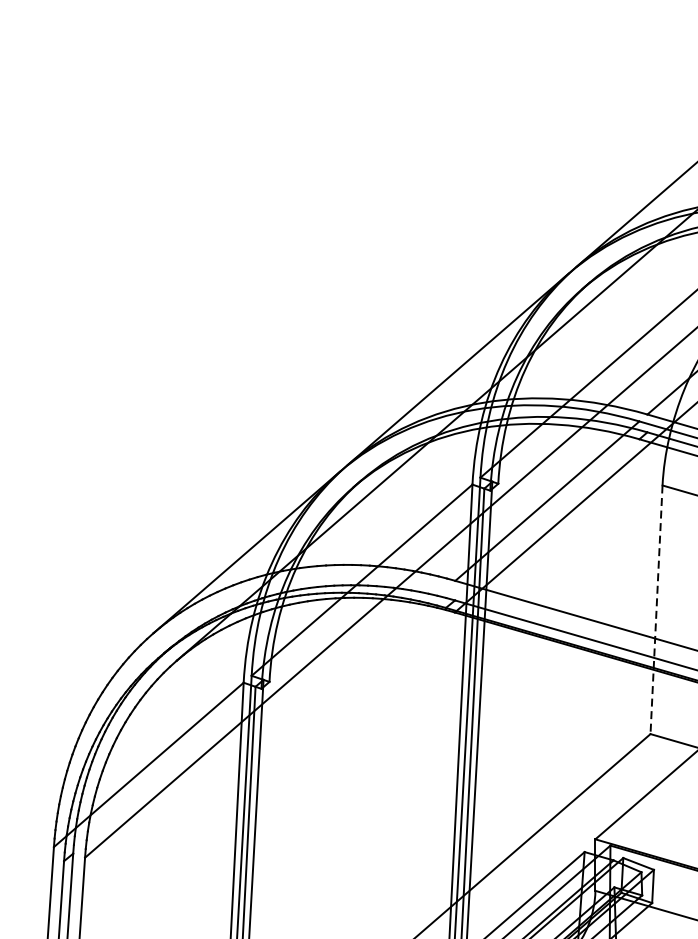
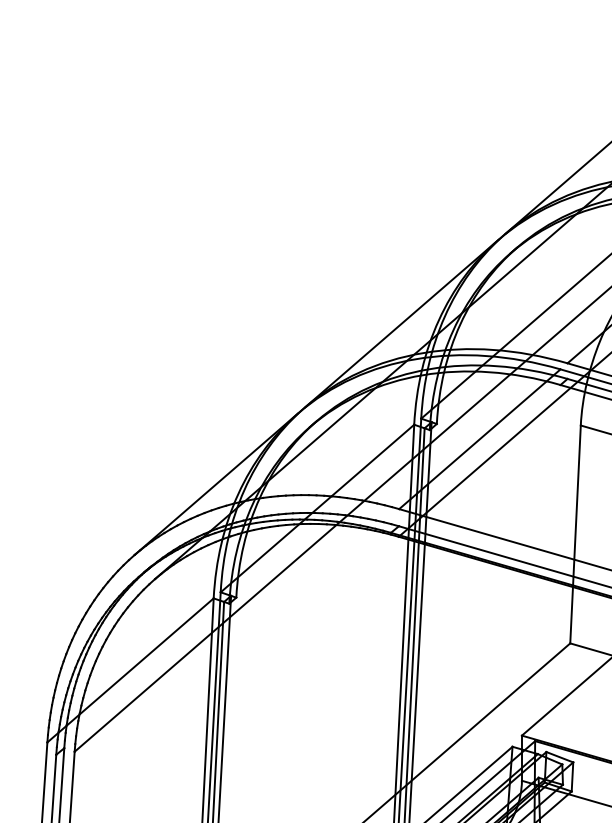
line: (656, 609) -> (575, 534), dashed -> solid

